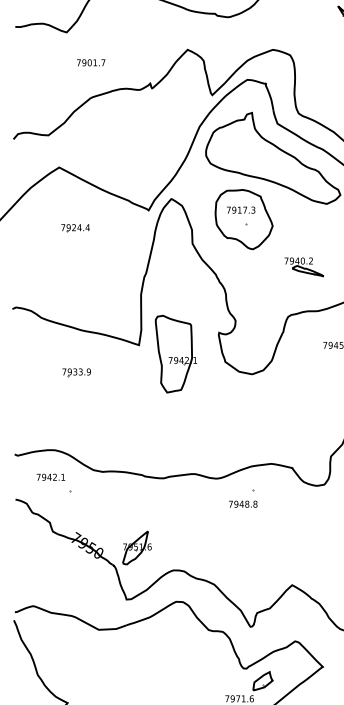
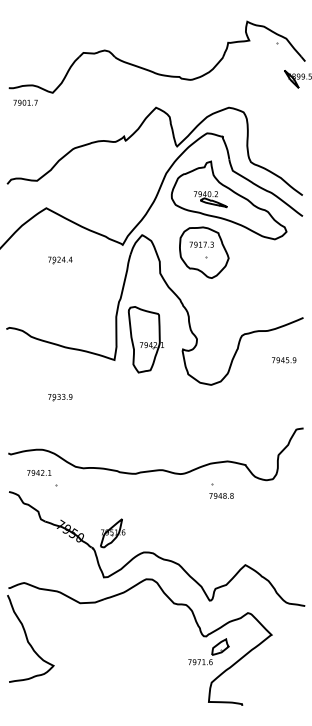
text: (91, 62) -> (25, 102), moved
part: (304, 267) -> (210, 199), moved
part: (175, 353) -> (145, 339), moved
part: (76, 372) -> (60, 397), moved
text: (243, 503) -> (221, 495), moved

